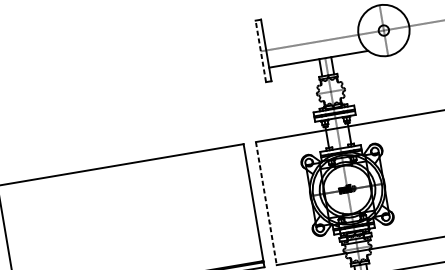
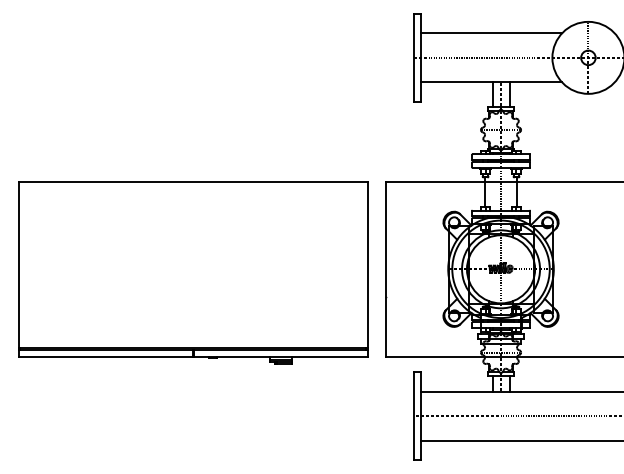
line: (312, 24) -> (491, 33), added
line: (260, 51) -> (413, 57), dashed -> solid
line: (266, 203) -> (385, 269), dashed -> solid

